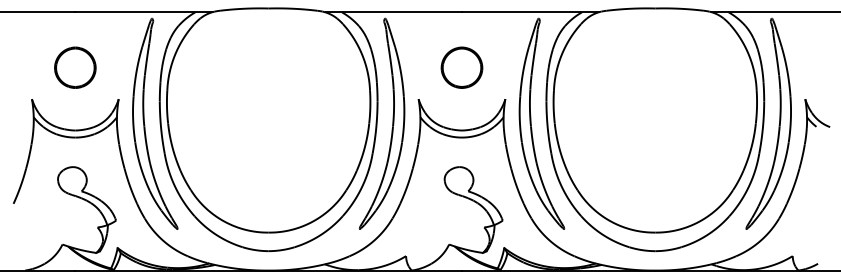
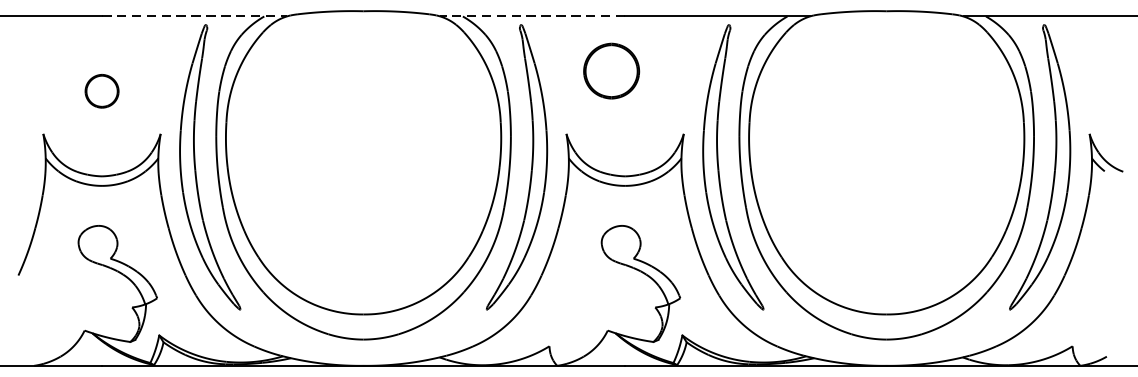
line: (144, 12) -> (195, 16), solid -> dashed
line: (393, 12) -> (532, 16), solid -> dashed
part: (75, 67) -> (102, 91), size x0.6
part: (461, 67) -> (610, 70), moved

